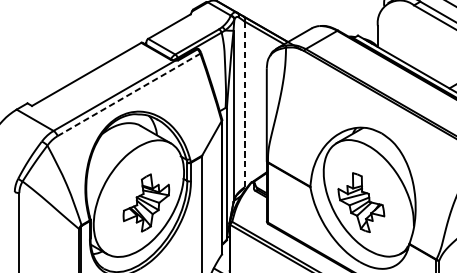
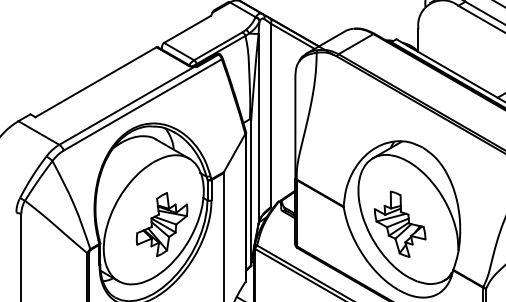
line: (129, 94) -> (143, 104), dashed -> solid
line: (244, 104) -> (270, 115), dashed -> solid

